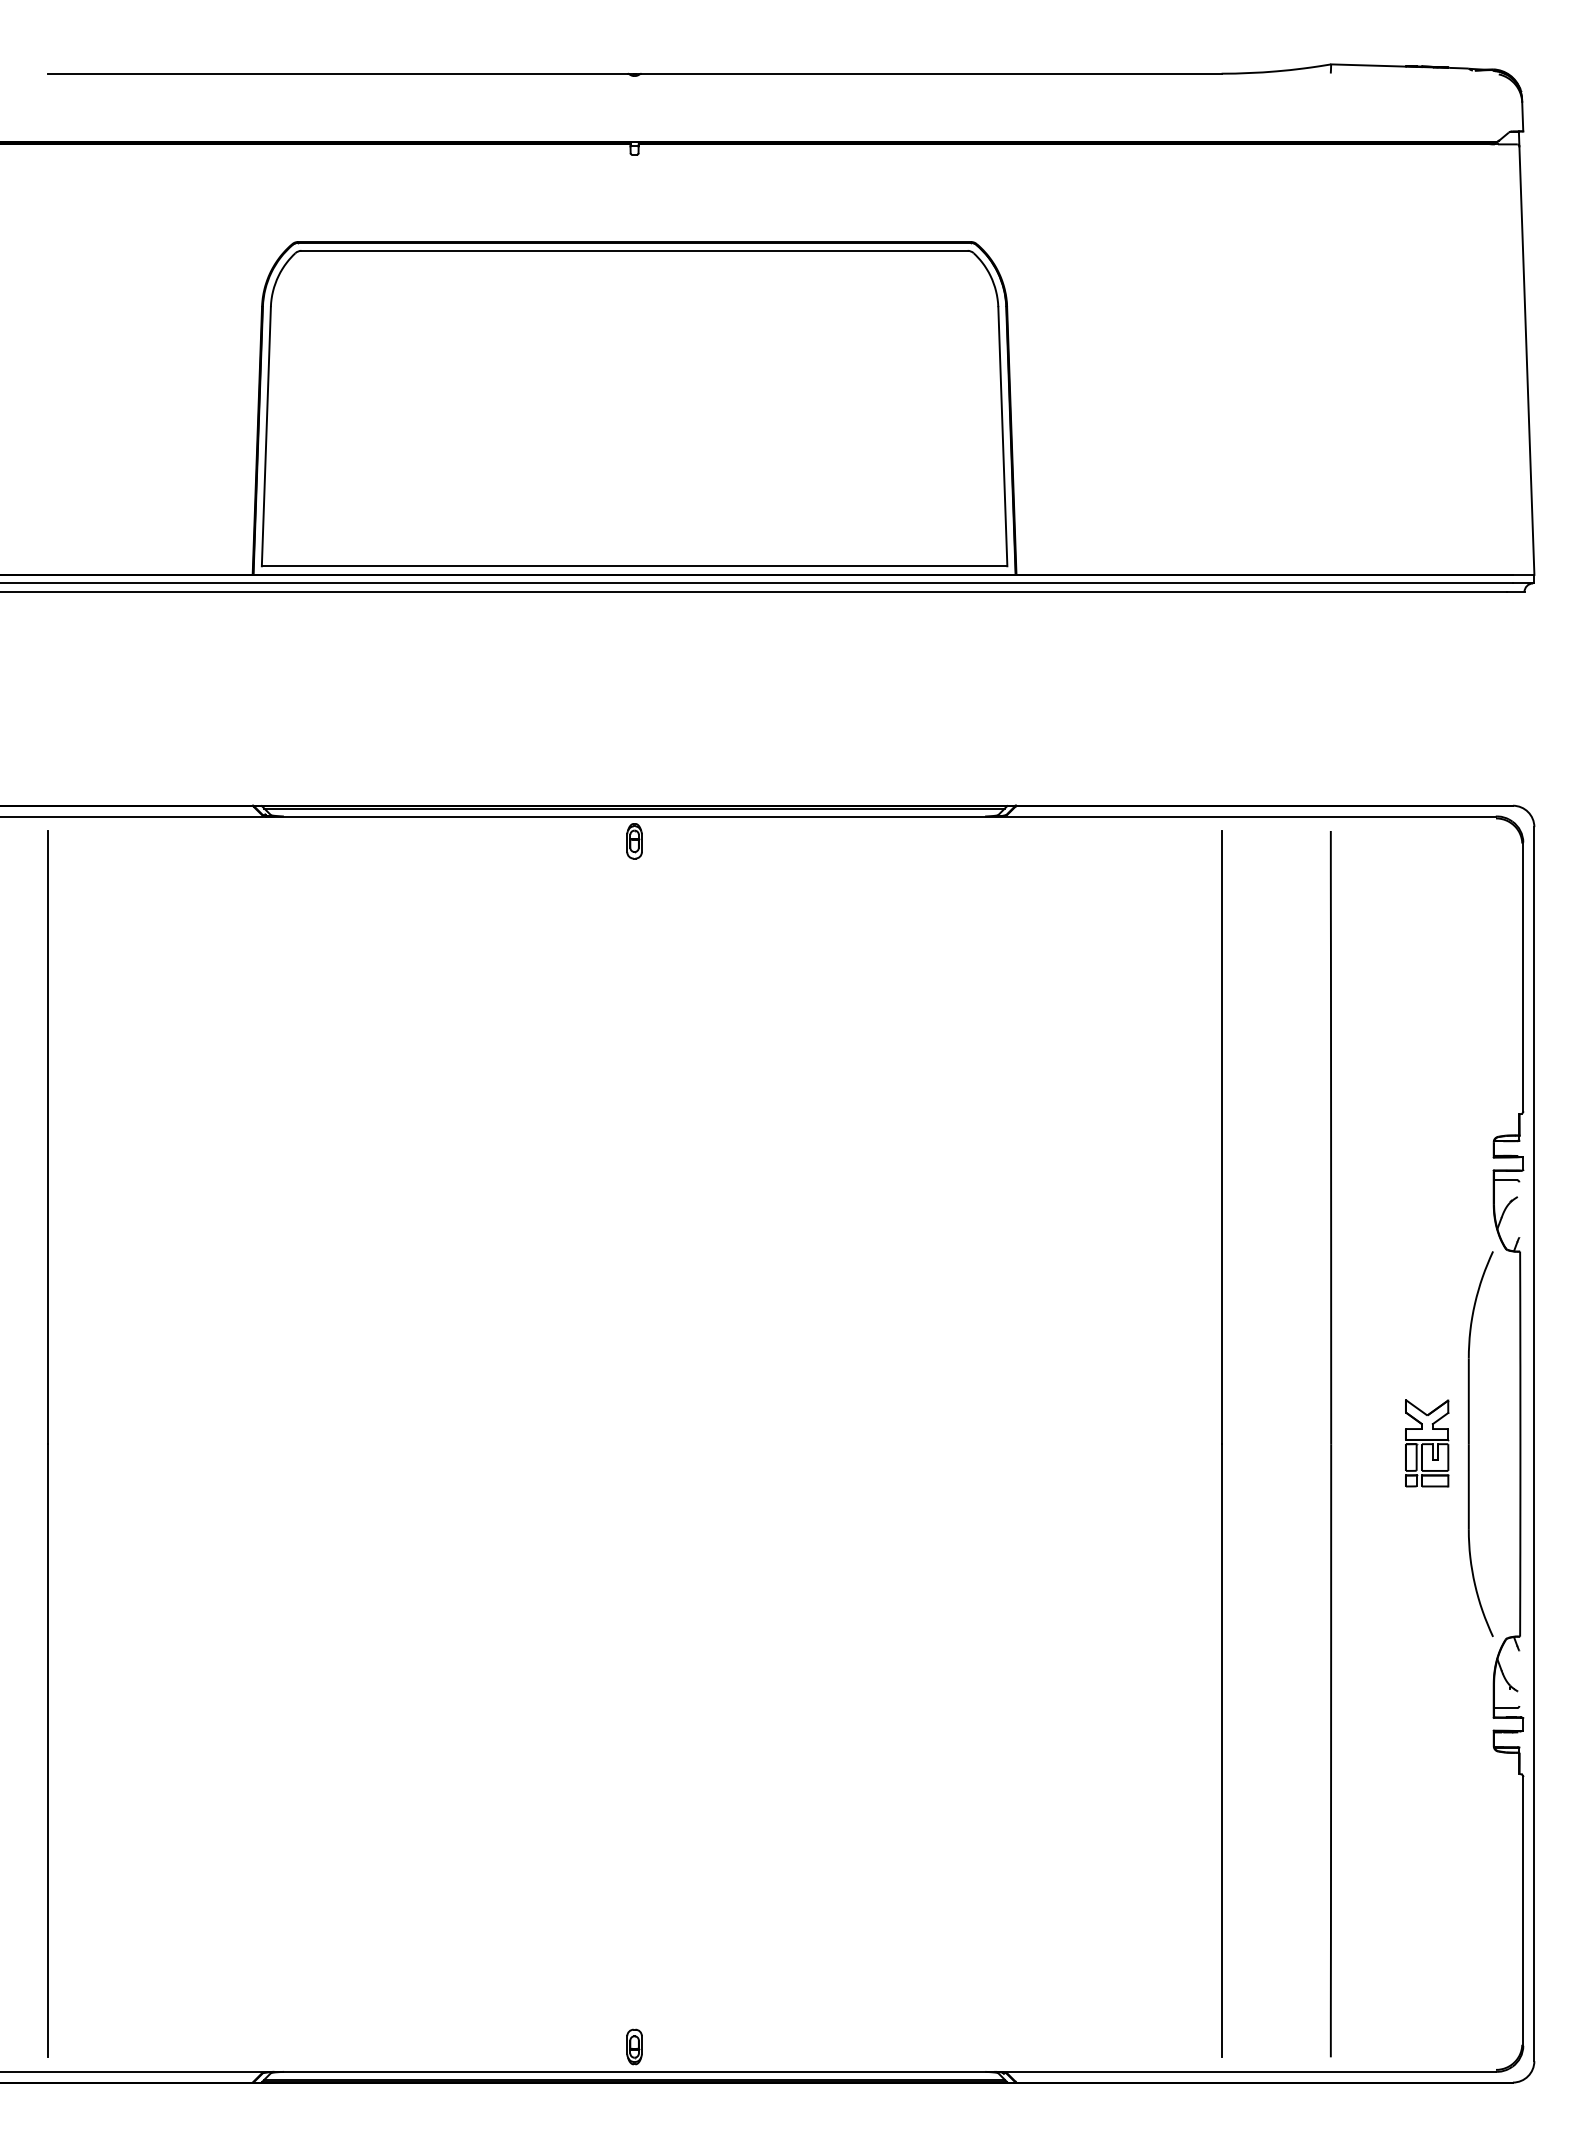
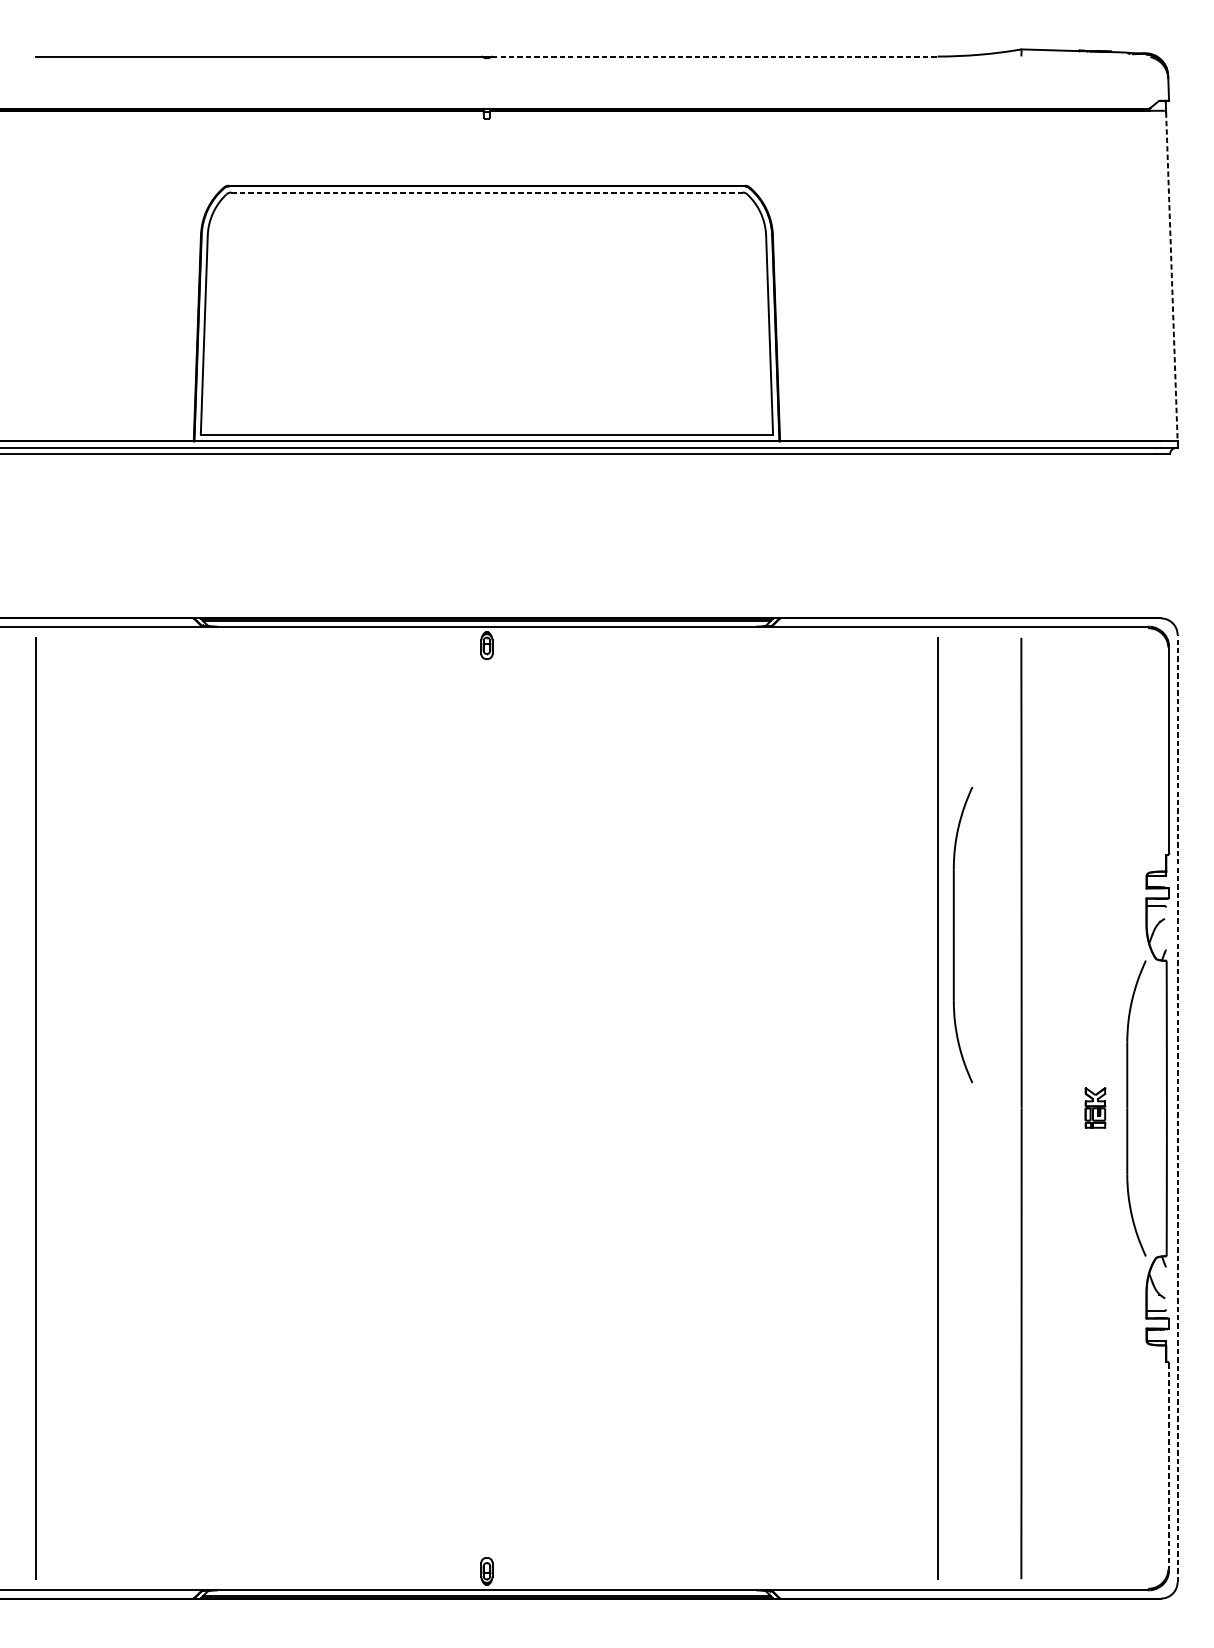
line: (931, 73) -> (714, 56), solid -> dashed
line: (635, 250) -> (487, 192), solid -> dashed
line: (1526, 361) -> (1171, 277), solid -> dashed
part: (1243, 1218) -> (954, 935), added
part: (1427, 1443) -> (1095, 1108), size x0.6
line: (1534, 1443) -> (1177, 1108), solid -> dashed
line: (1523, 1910) -> (1169, 1466), solid -> dashed

